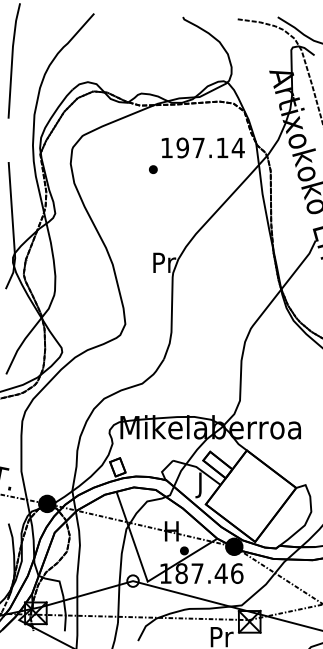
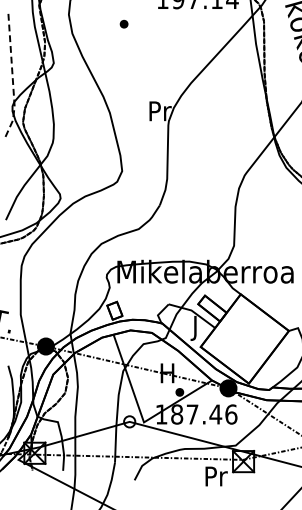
part: (153, 169) -> (124, 24), moved
line: (13, 227) -> (13, 76), solid -> dashed

